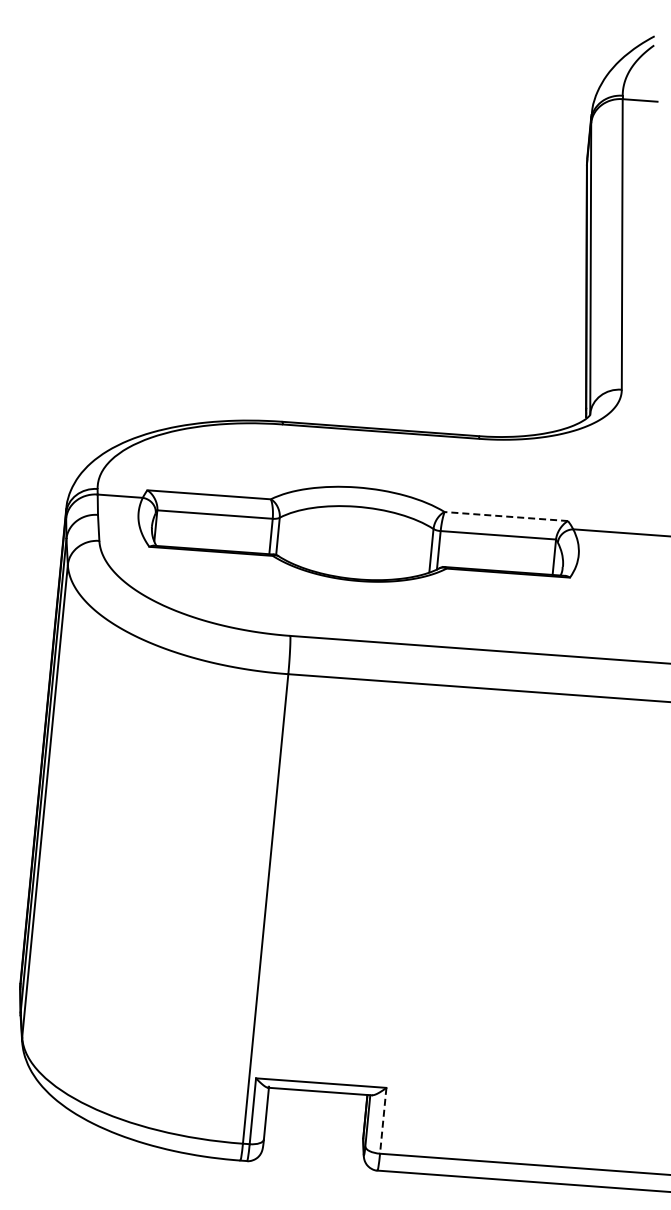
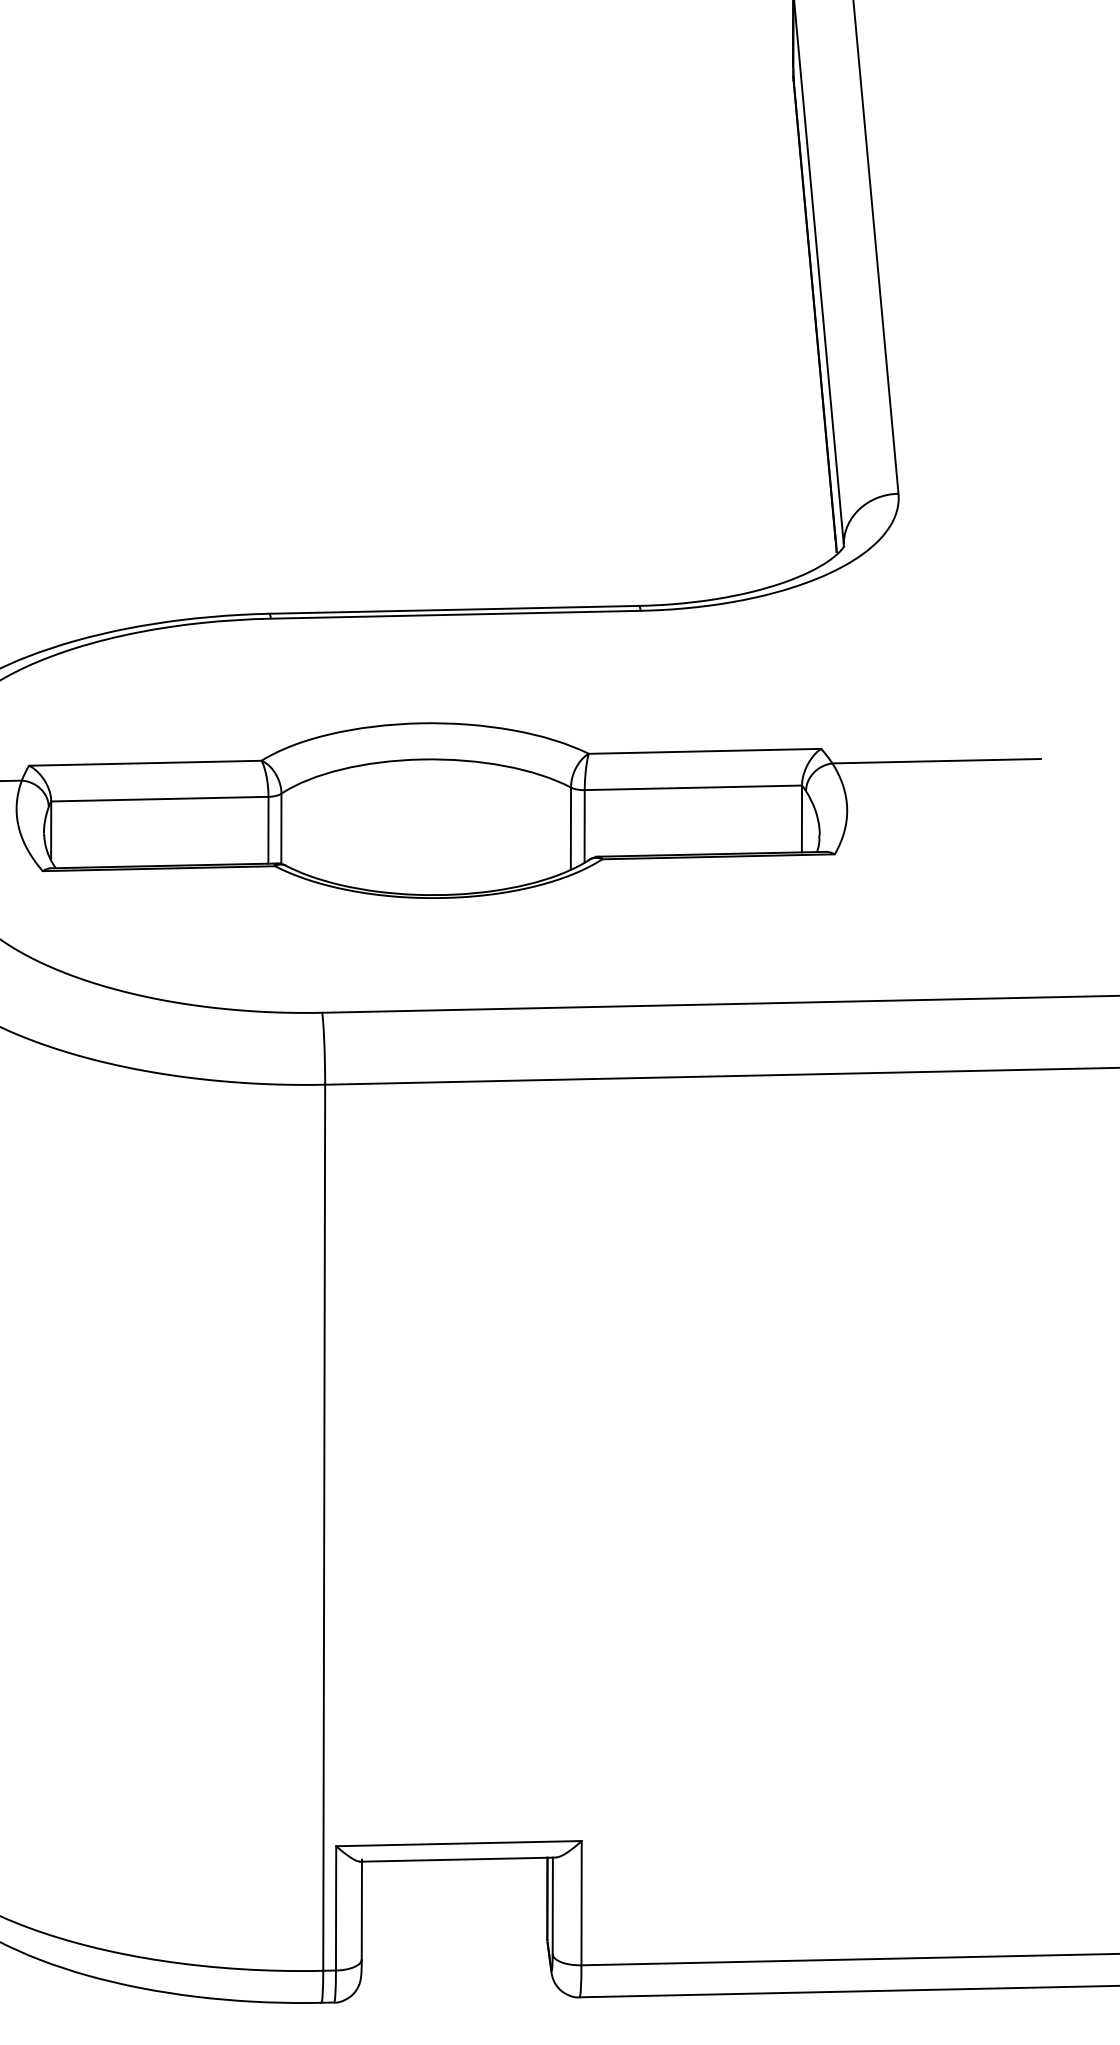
line: (506, 516) -> (705, 751), dashed -> solid
line: (383, 1121) -> (582, 1904), dashed -> solid

